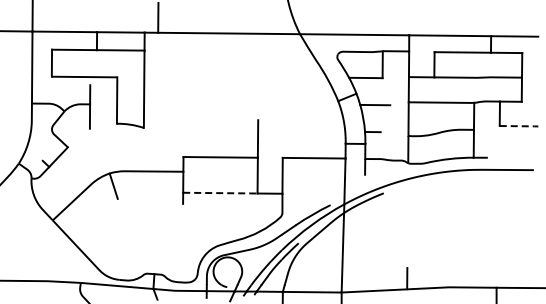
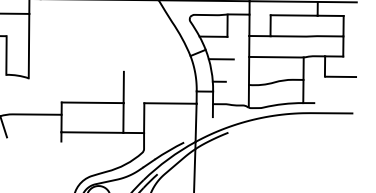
line: (519, 126) -> (341, 77), dashed -> solid
line: (220, 193) -> (92, 132), dashed -> solid

